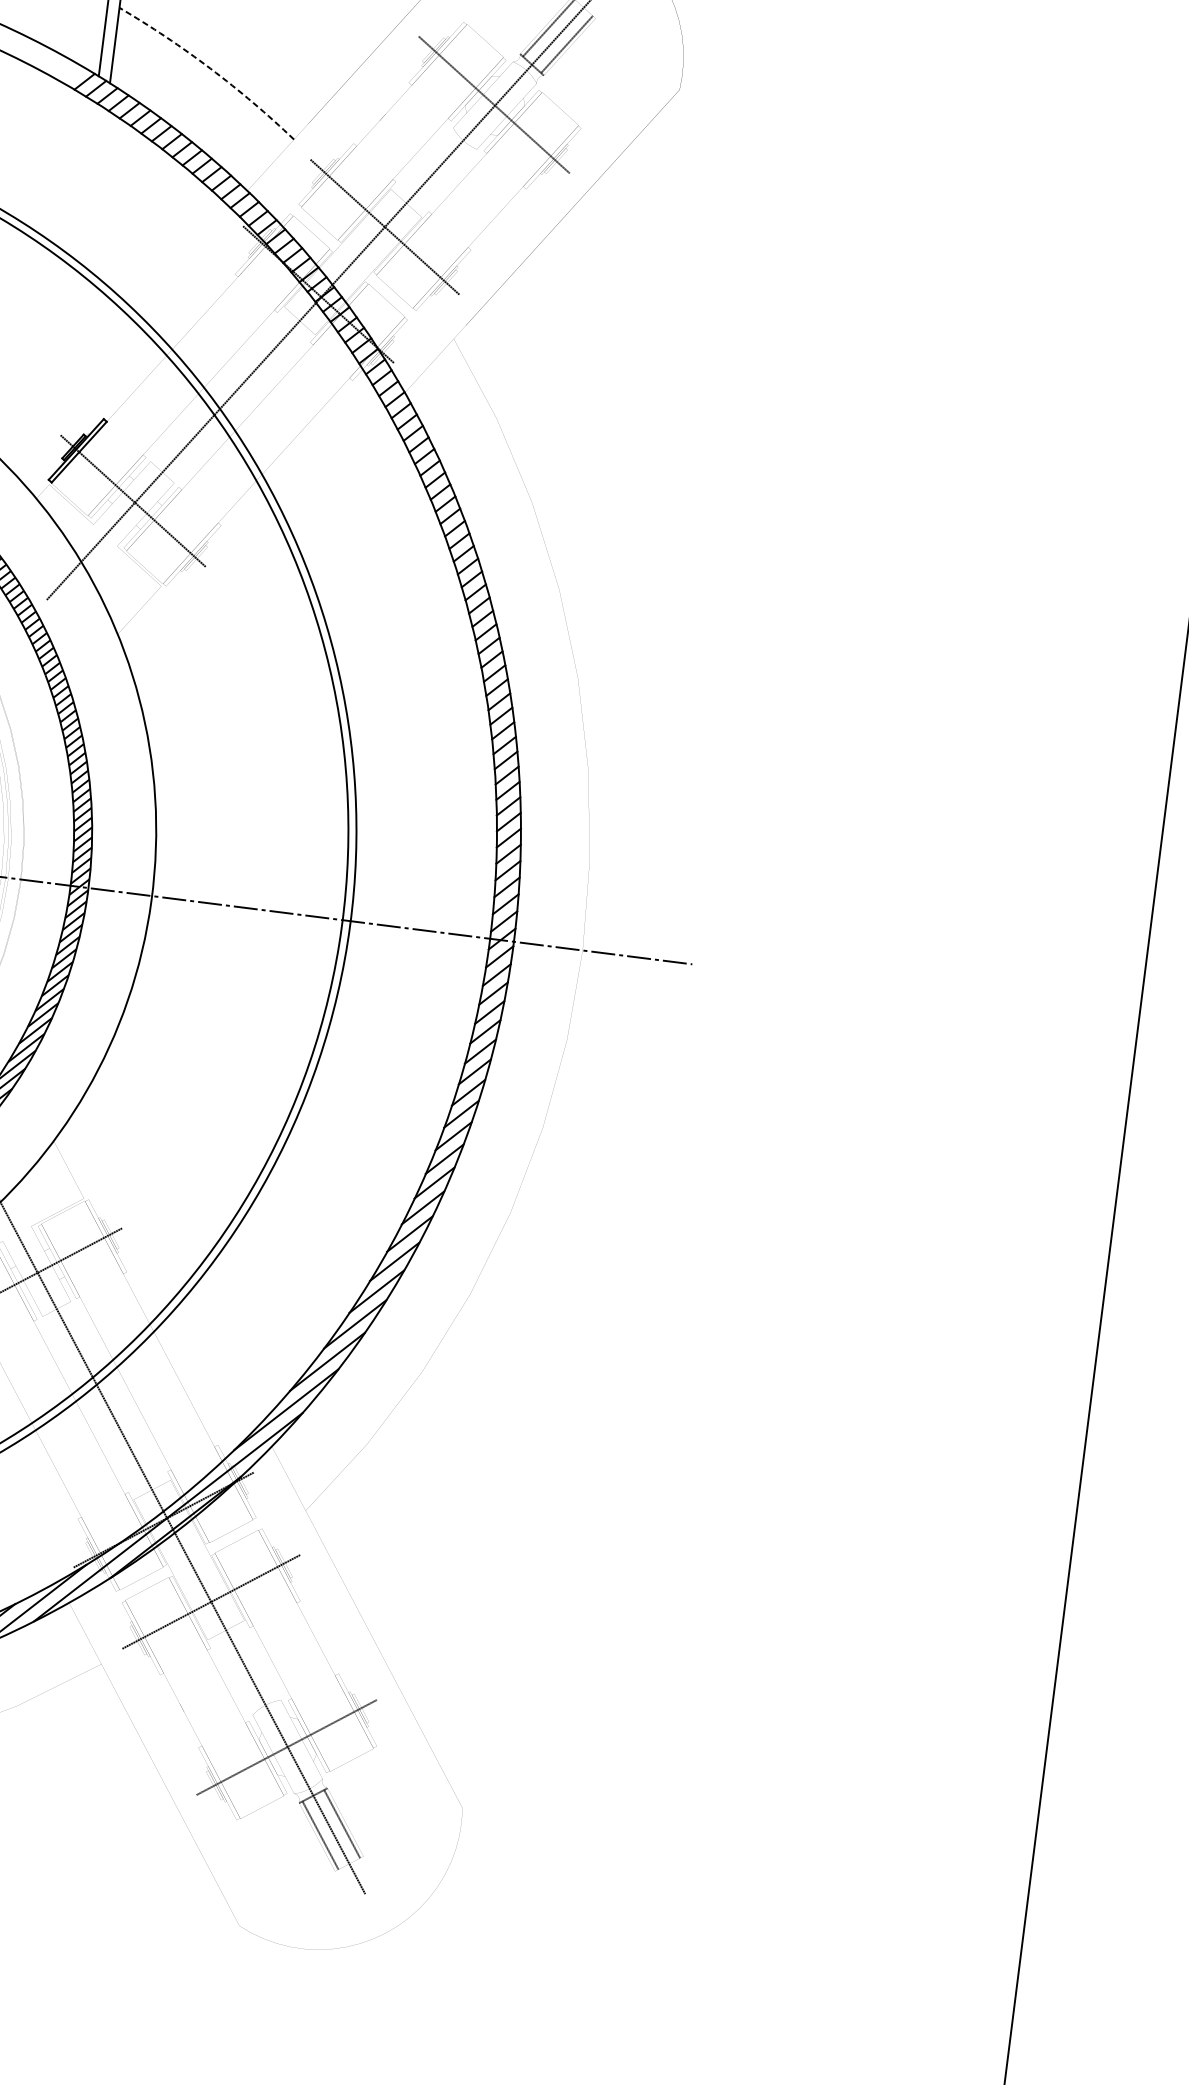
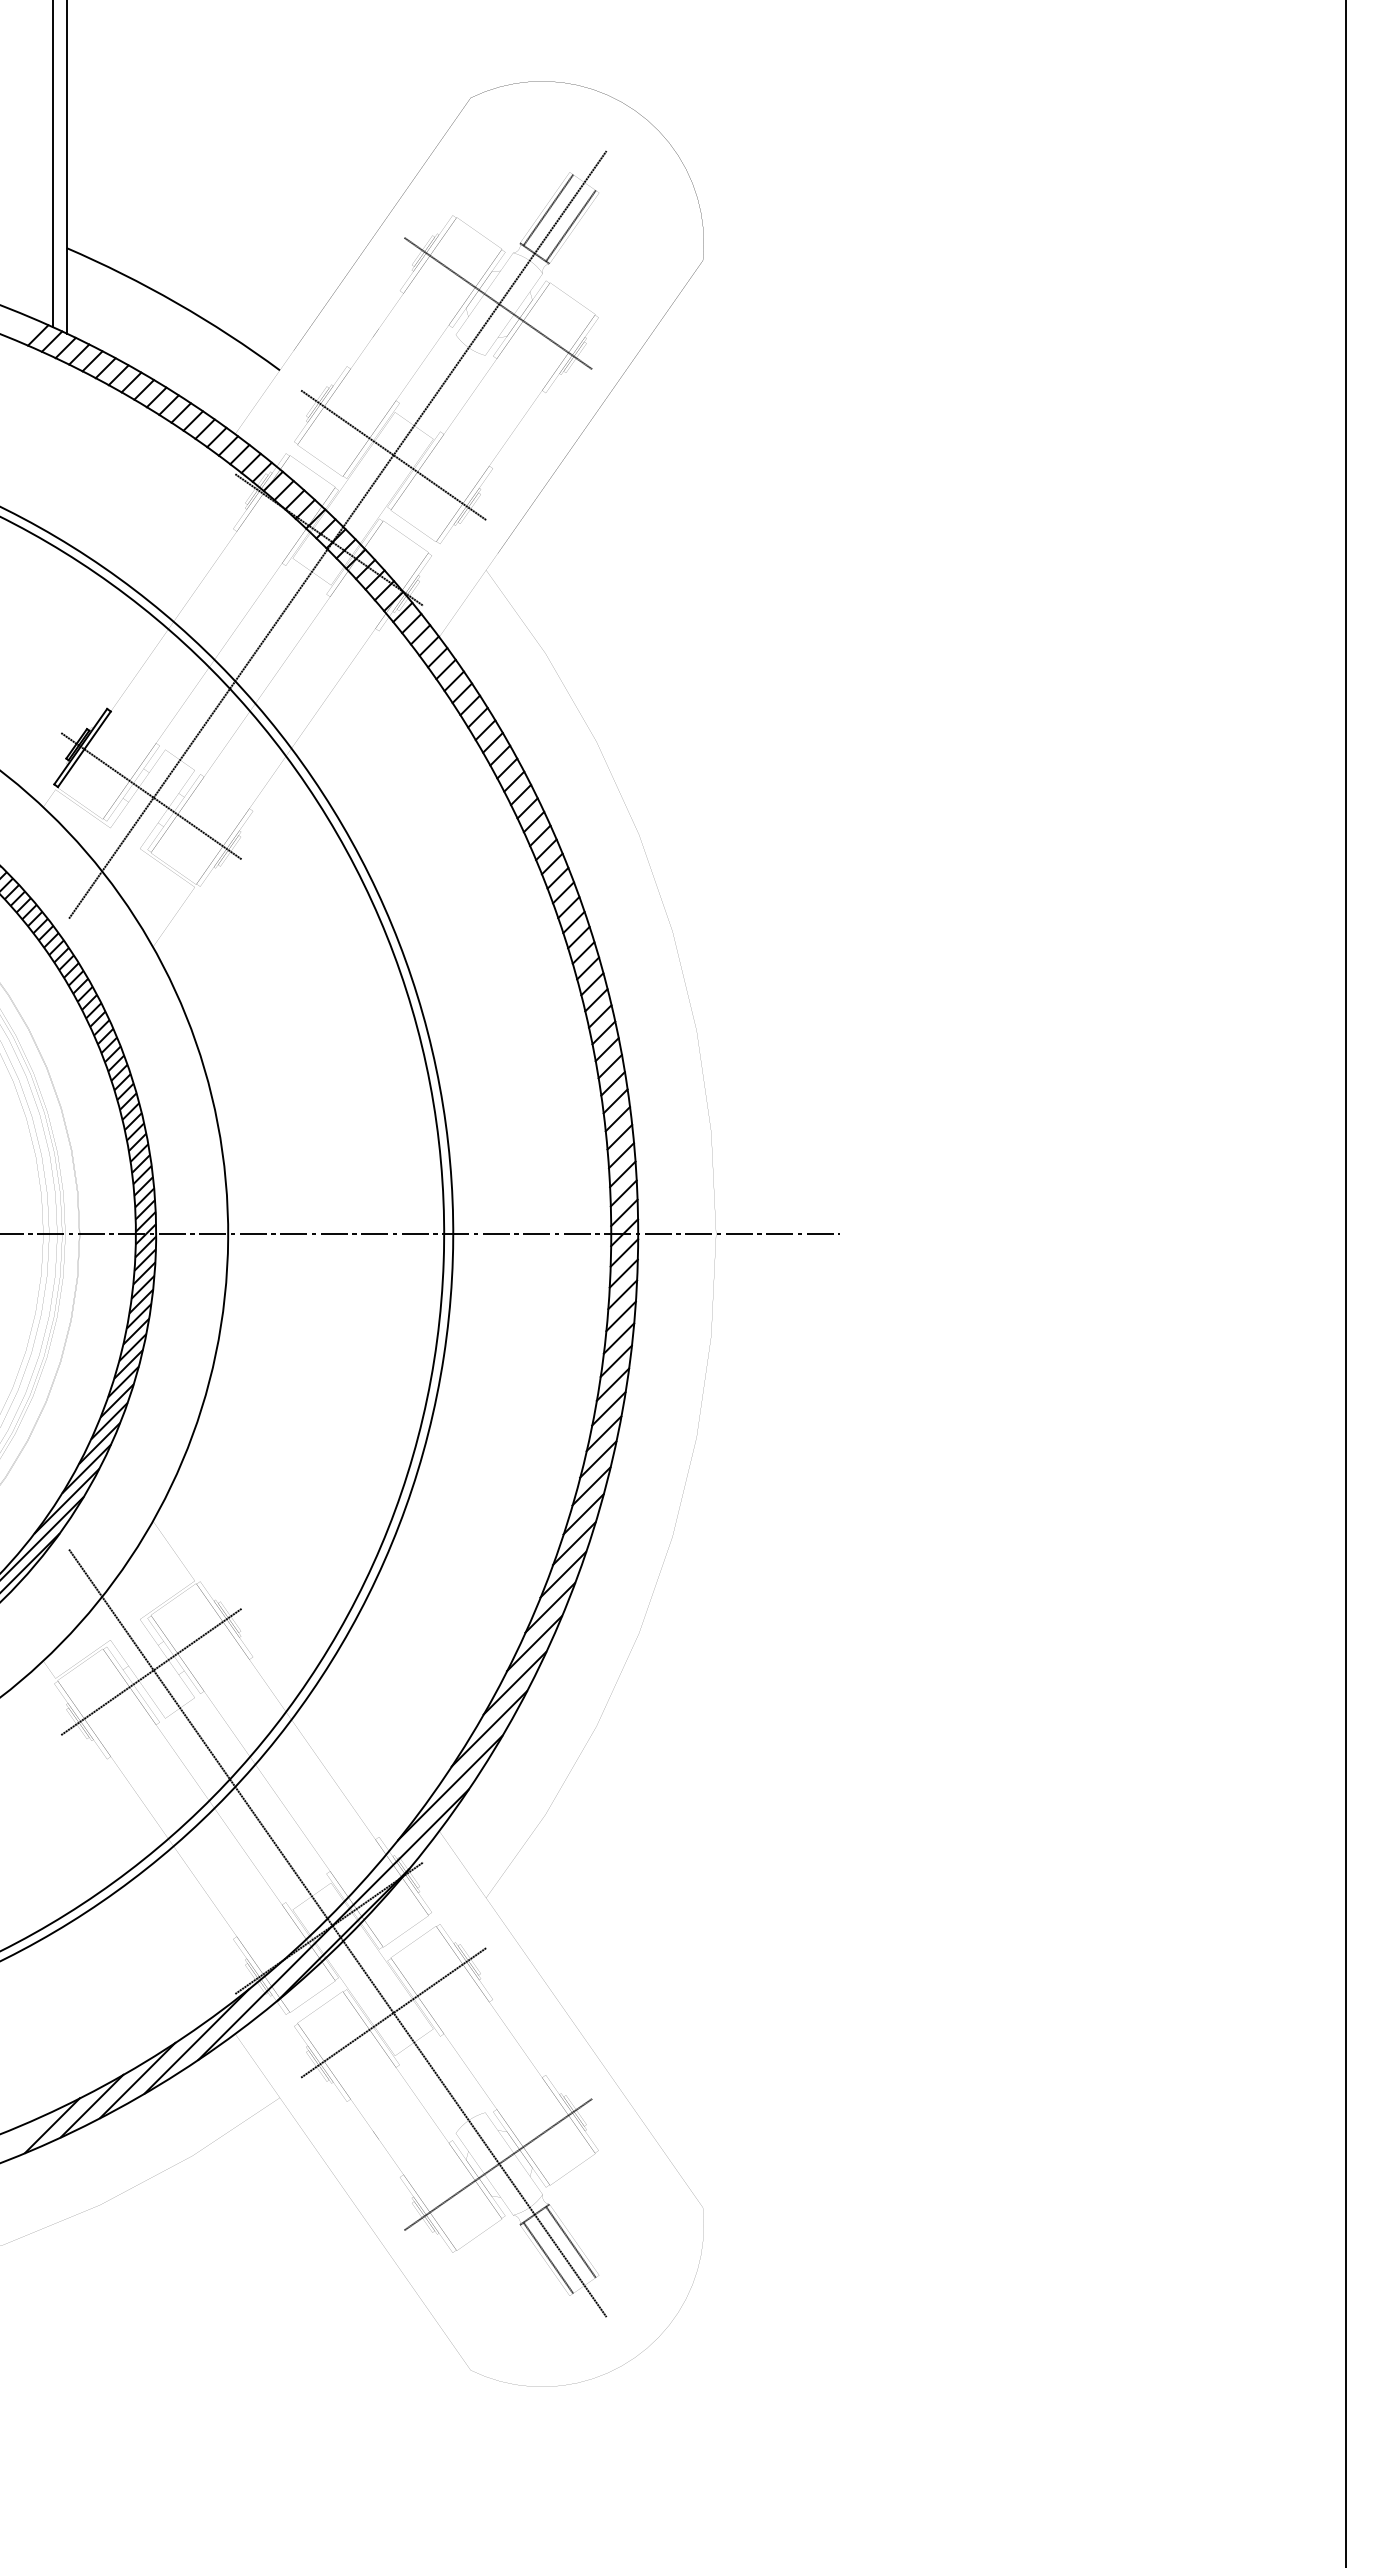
arc: (210, 69) -> (176, 303), dashed -> solid

